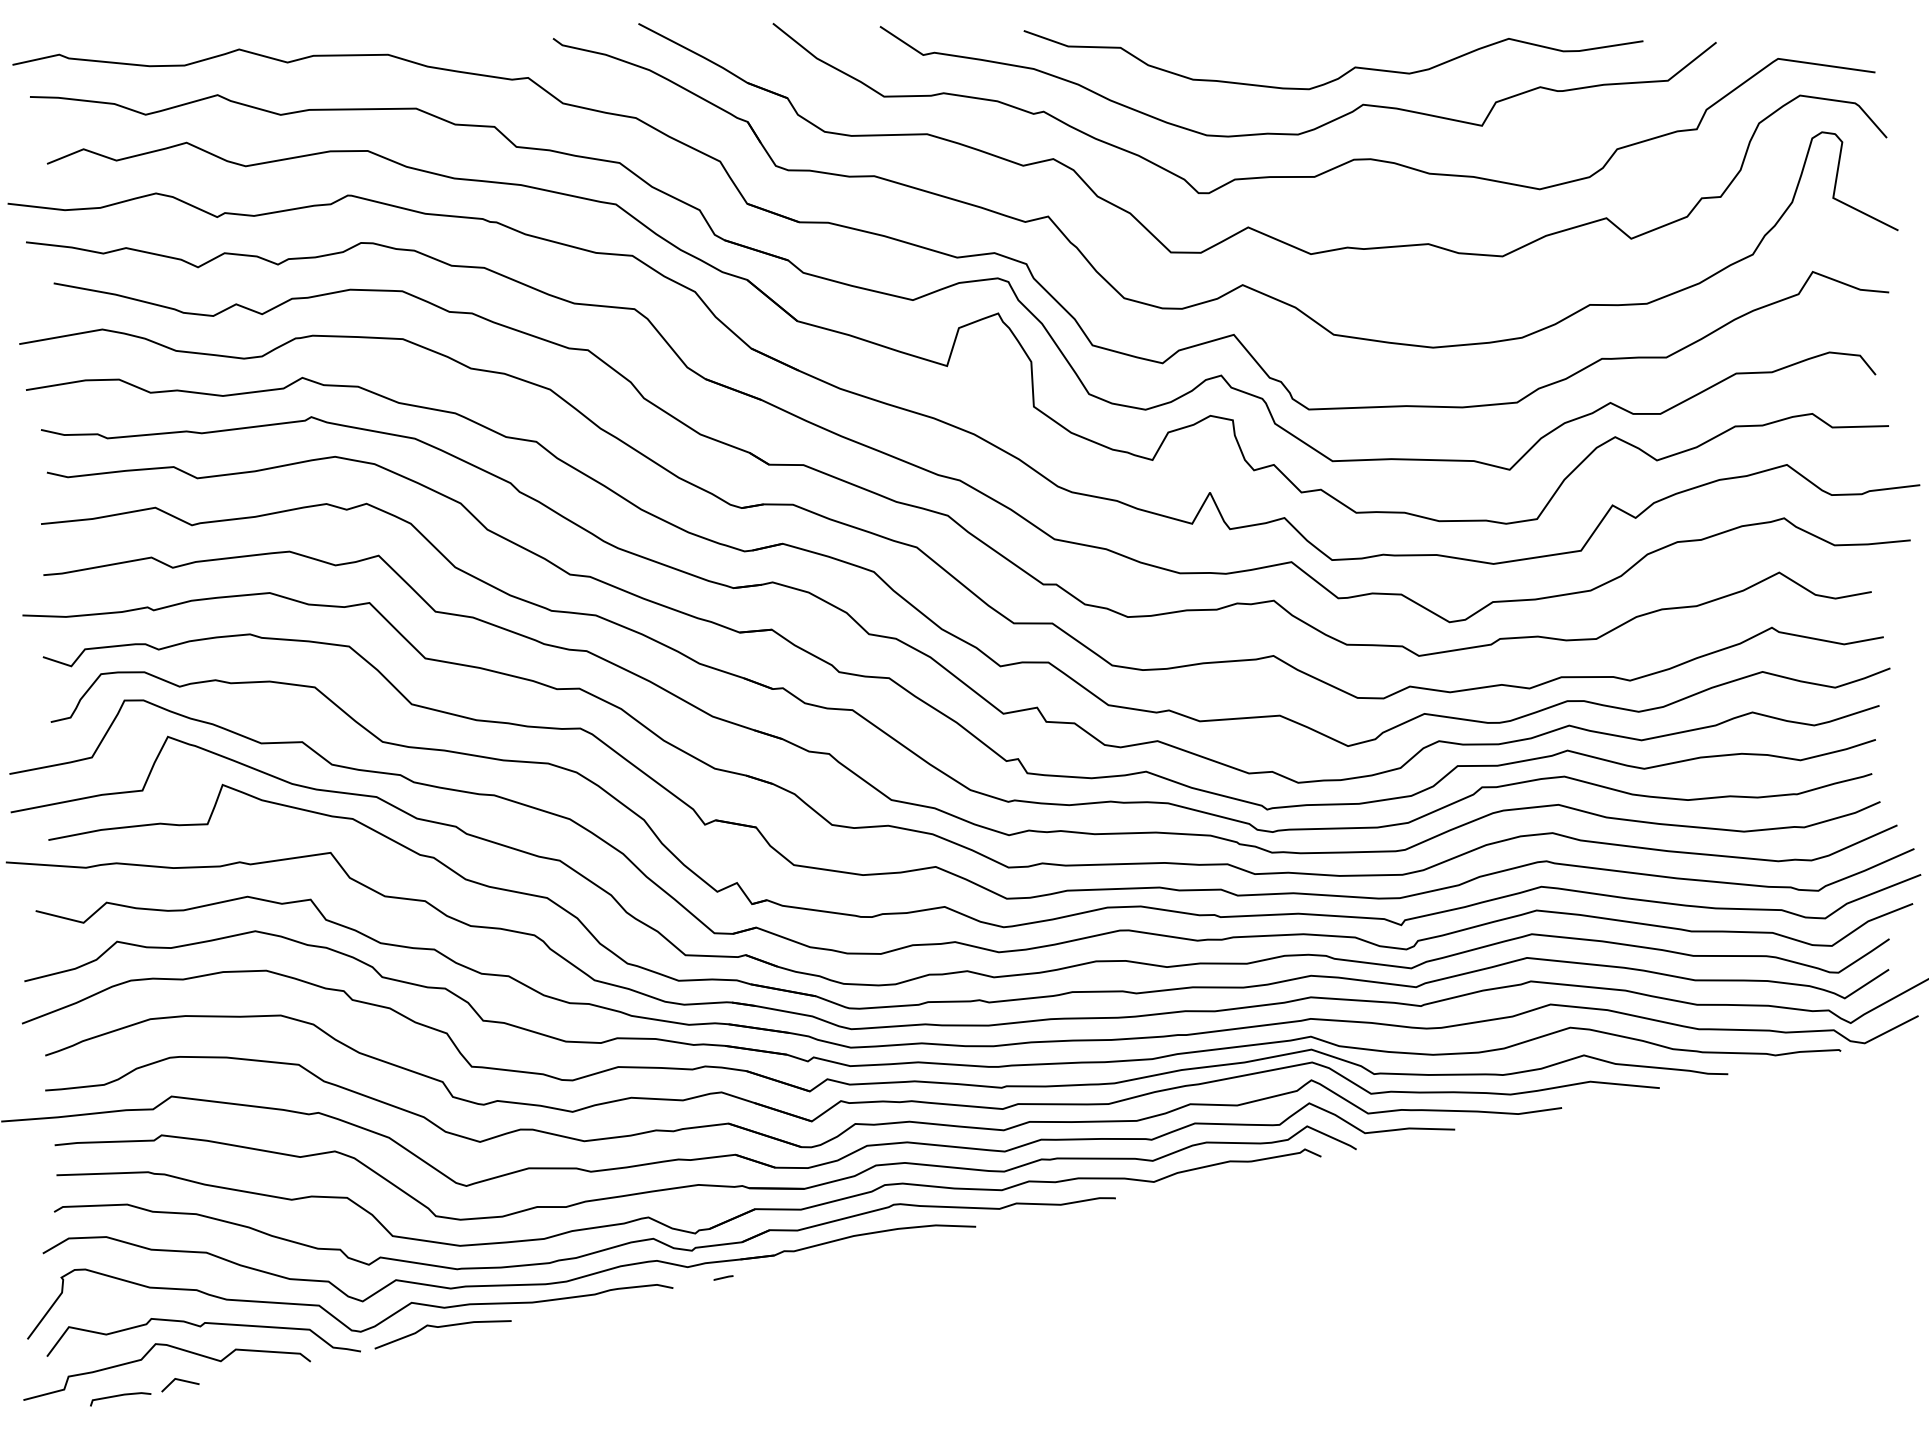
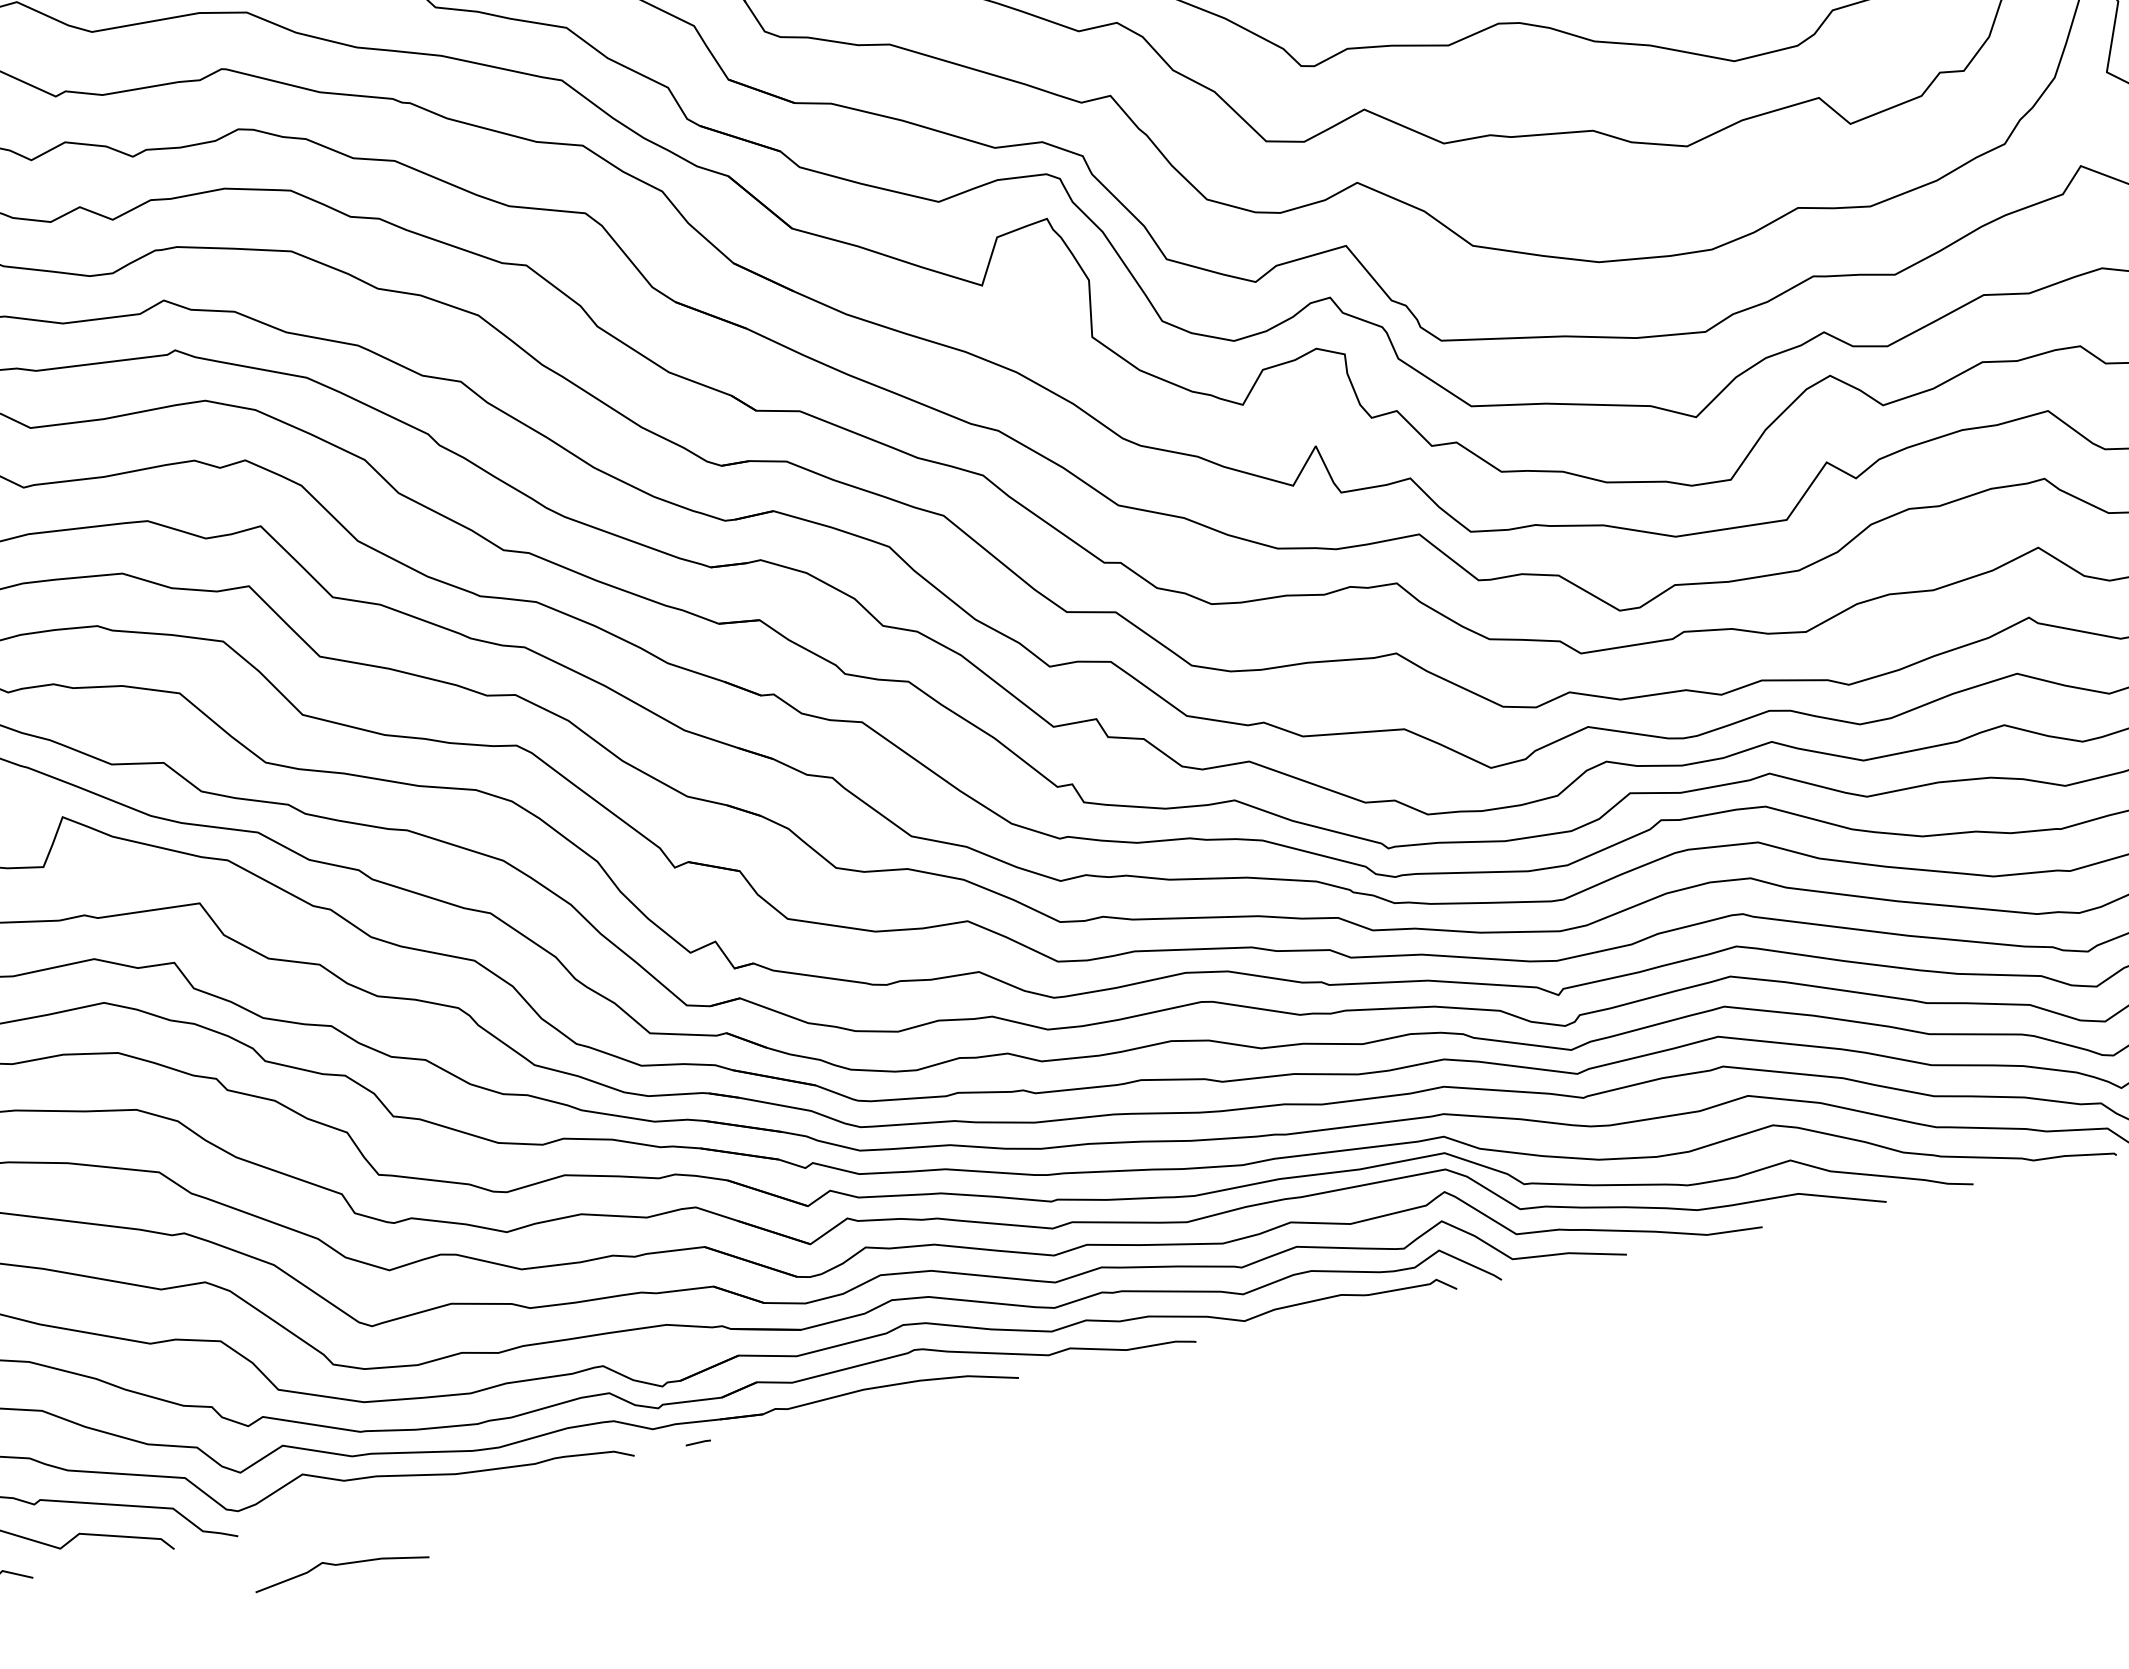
curve: (442, 1327) -> (341, 1565), moved

